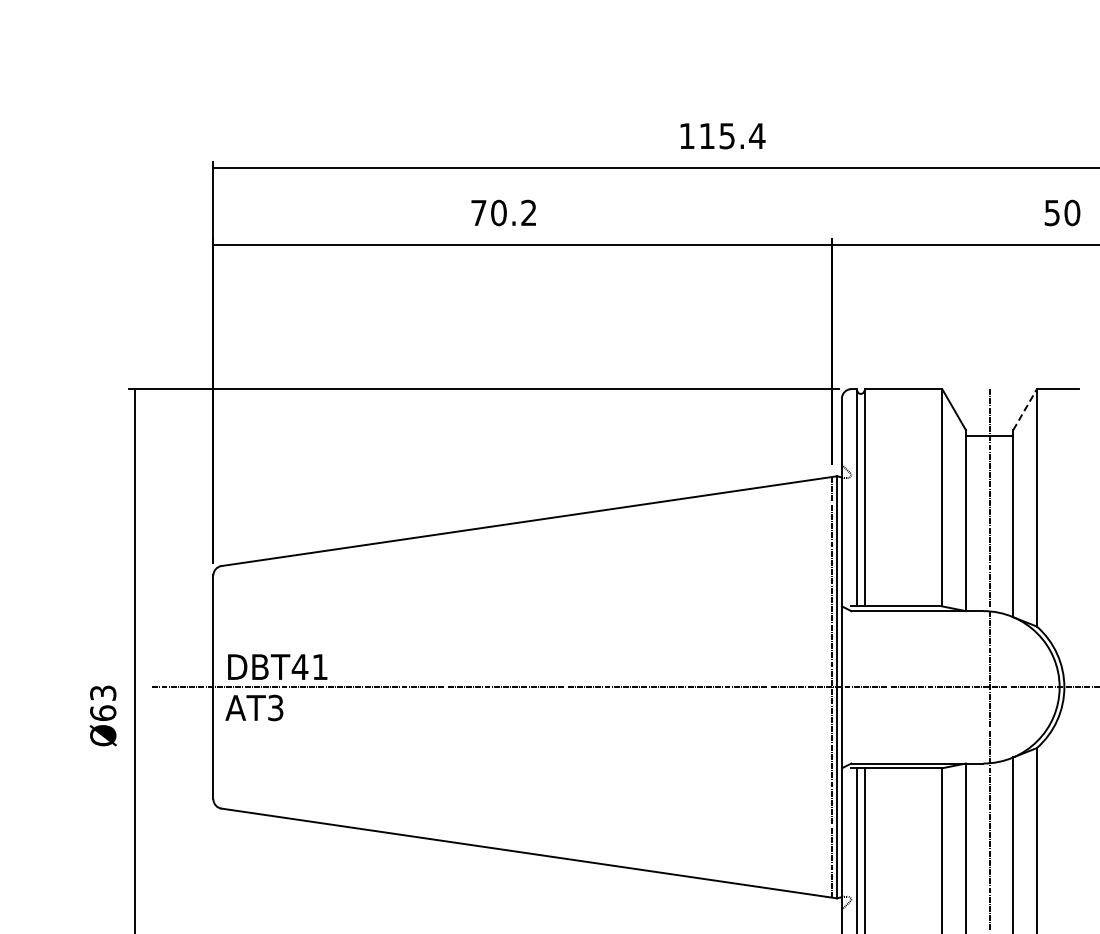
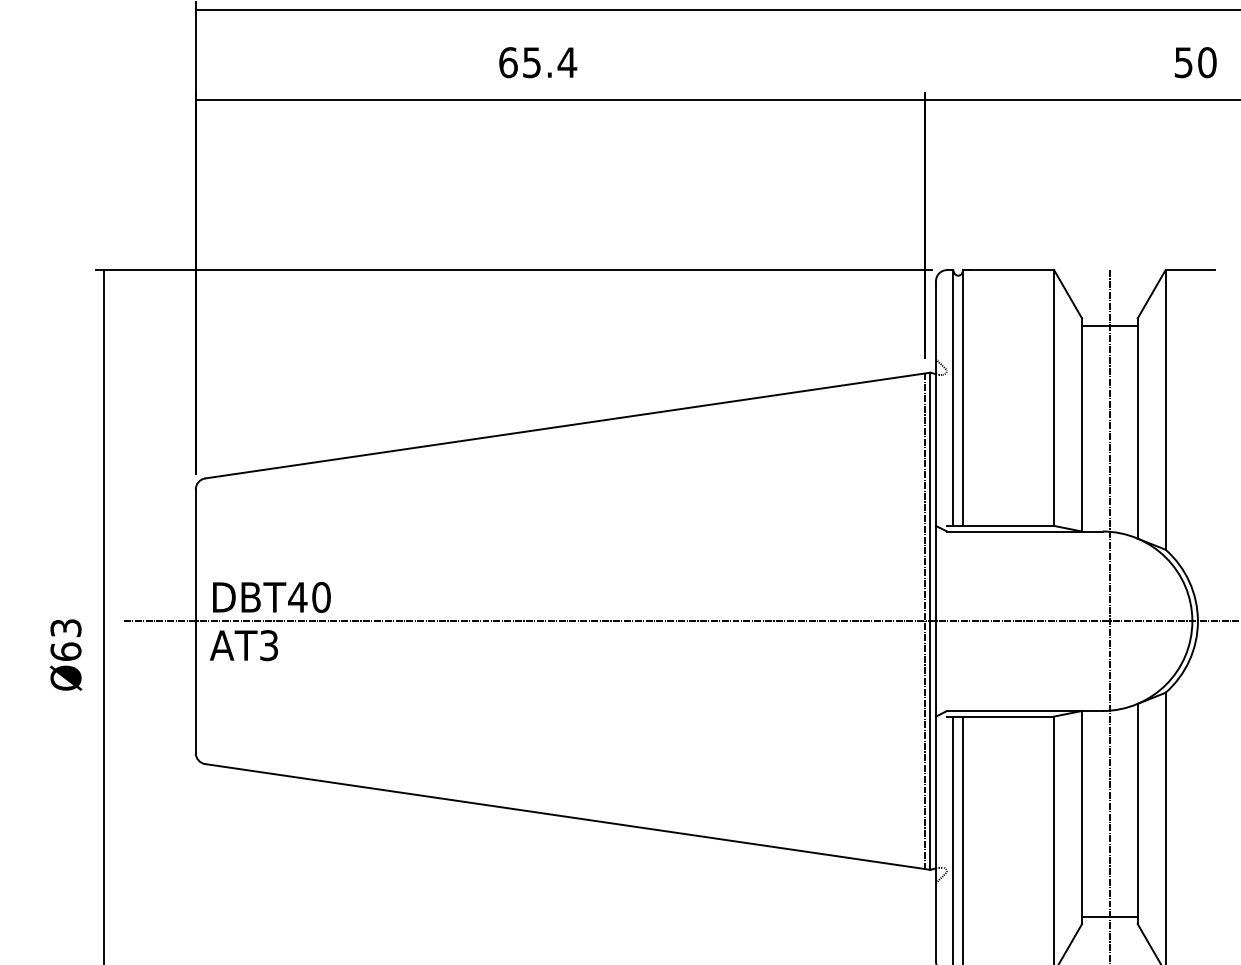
text: (504, 212) -> (538, 62), 70.2 -> 65.4
line: (1025, 409) -> (1152, 294), dashed -> solid
text: (320, 667) -> (321, 597), DBT41 -> DBT40

